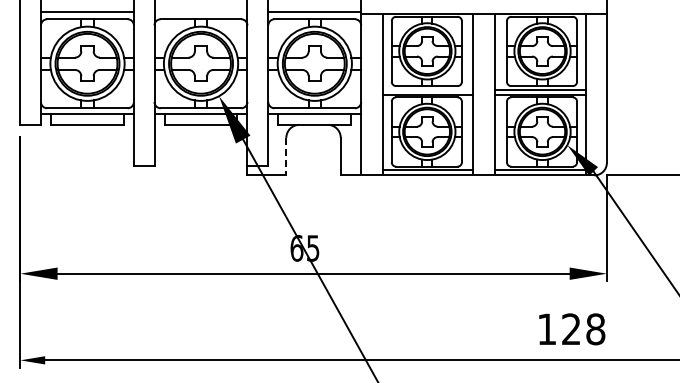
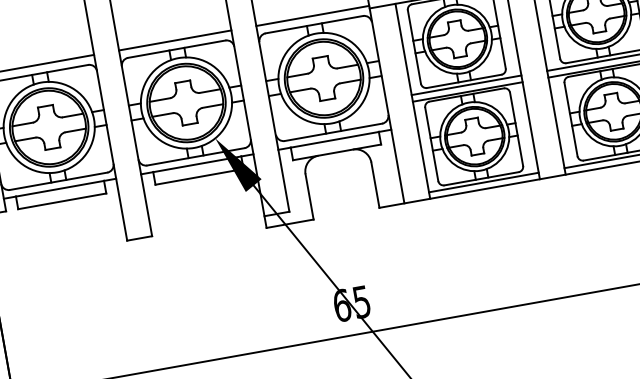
line: (200, 12) -> (174, 41), added
line: (427, 89) -> (465, 85), added
line: (286, 156) -> (309, 196), dashed -> solid

